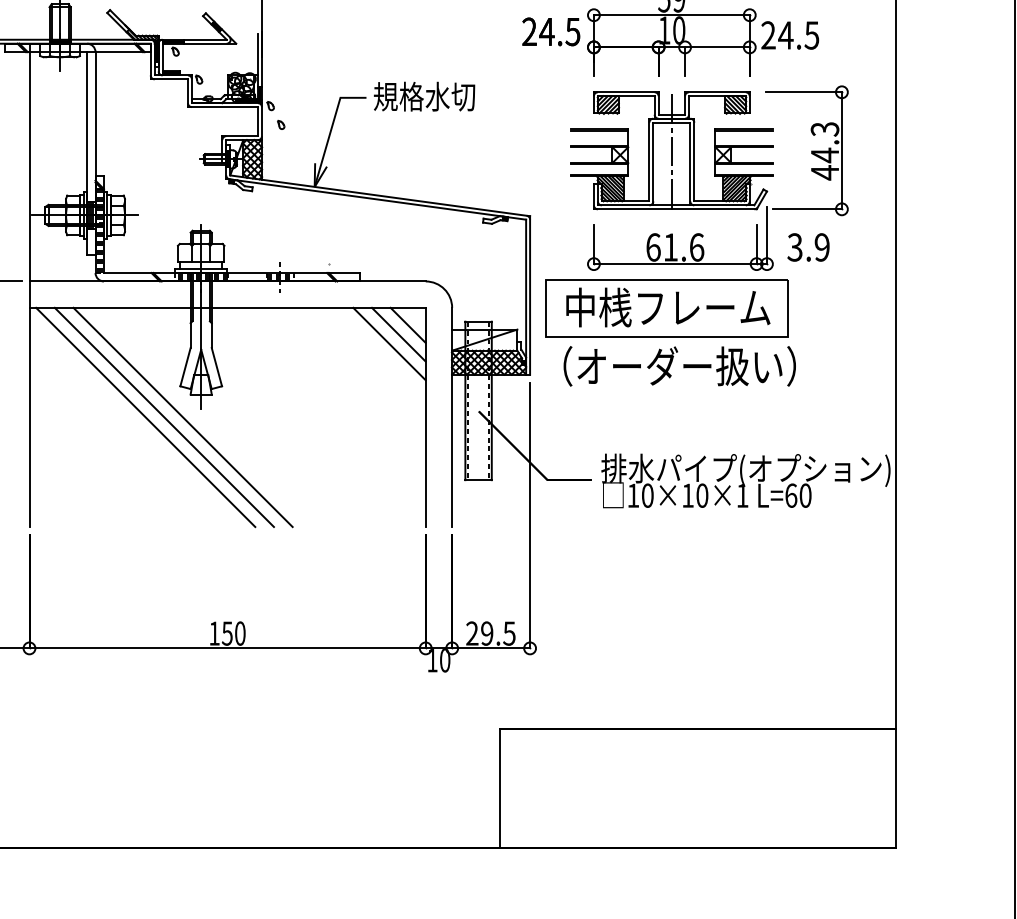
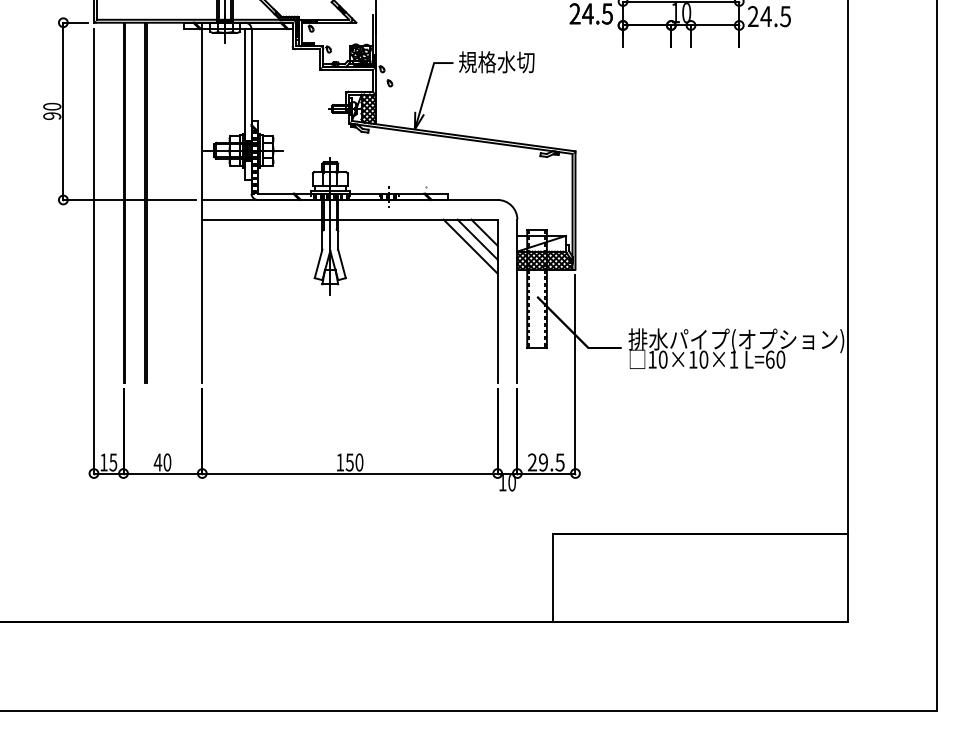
part: (696, 235) -> (699, 165), removed
line: (145, 417) -> (288, 301), removed
line: (163, 417) -> (302, 301), removed
line: (182, 417) -> (316, 301), removed

